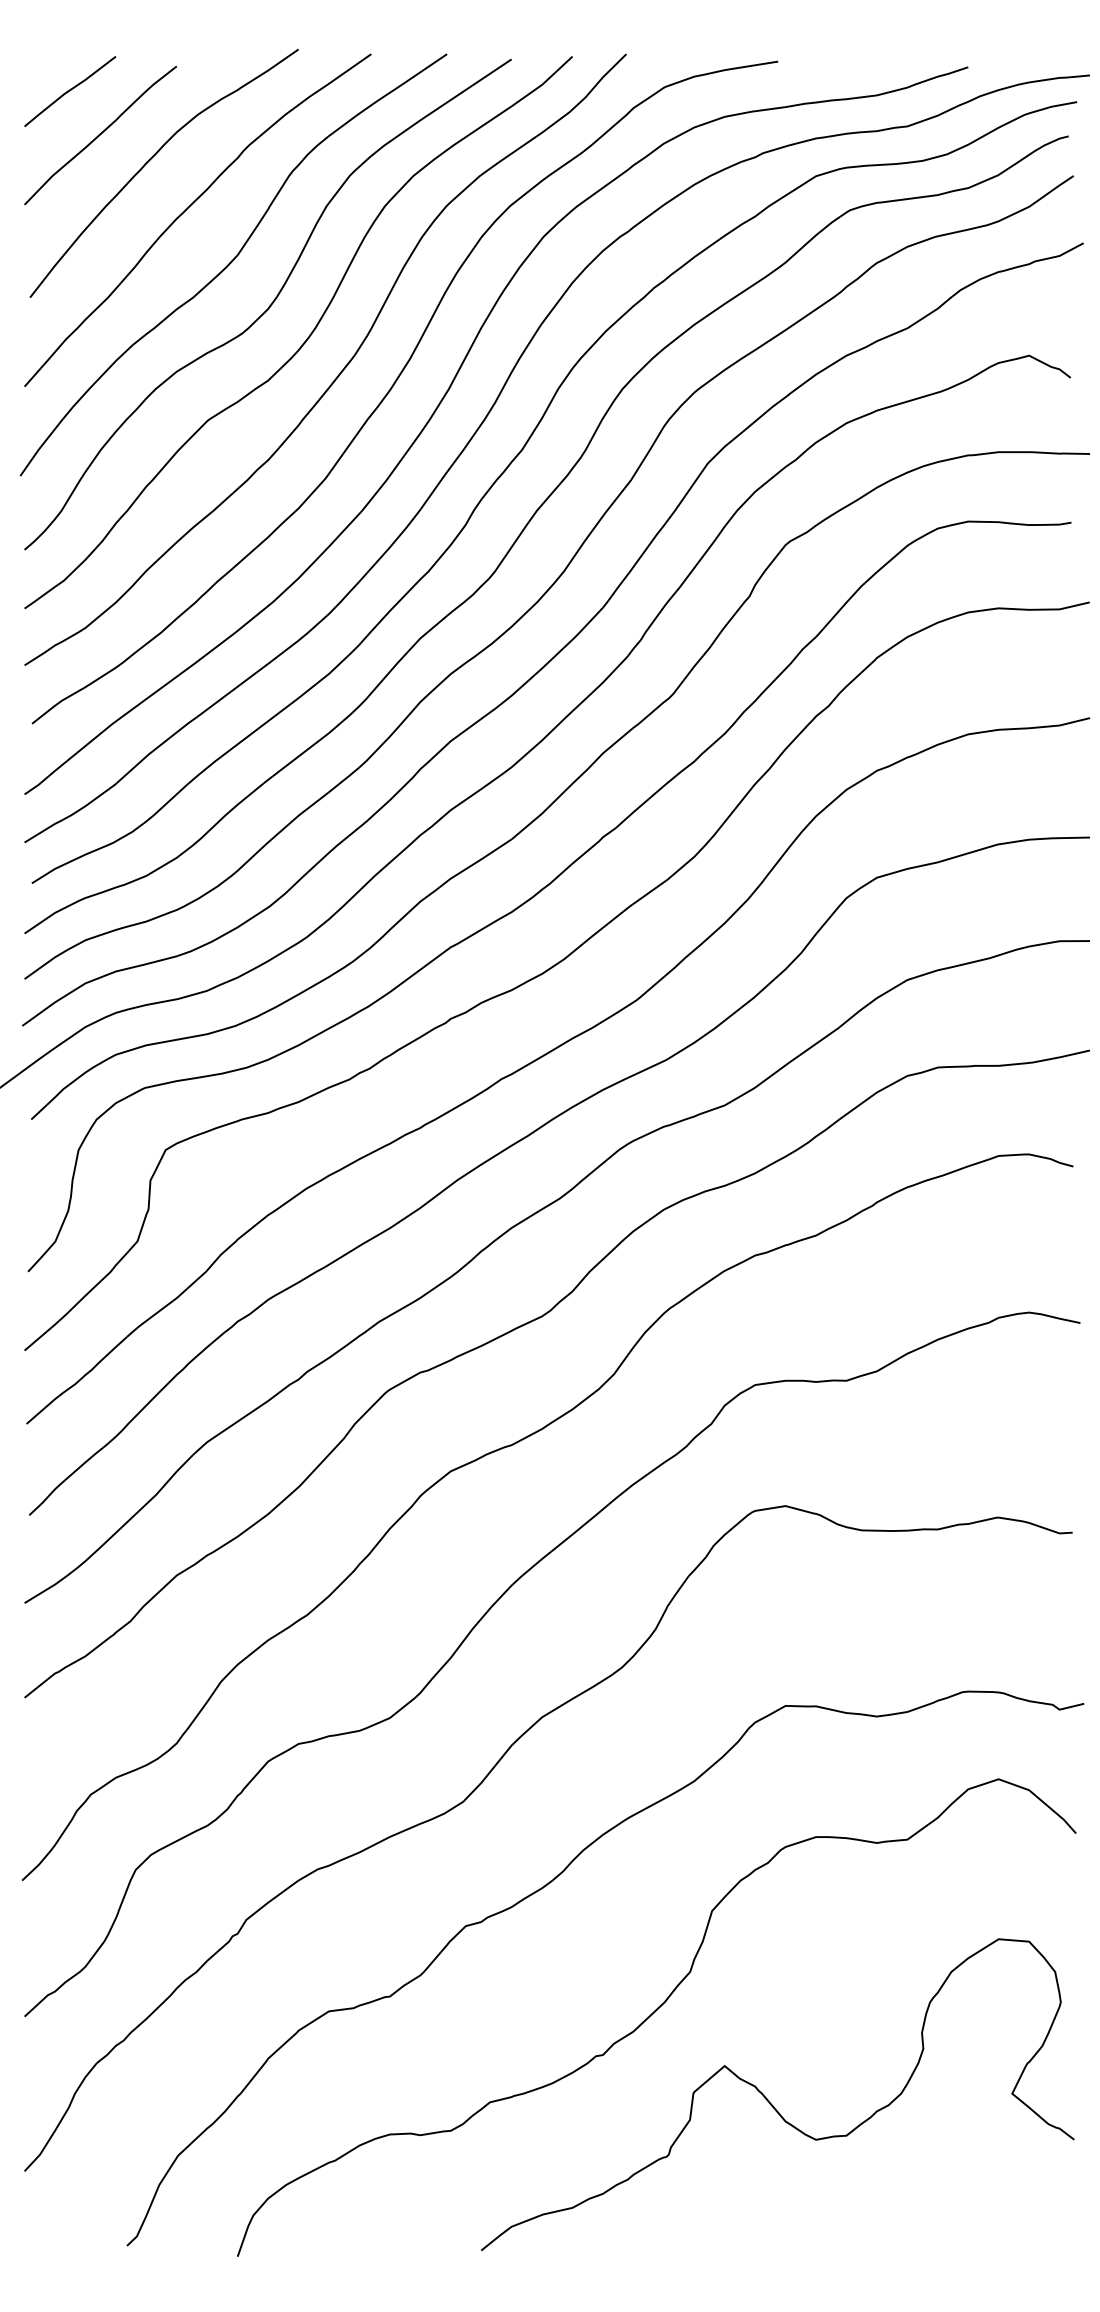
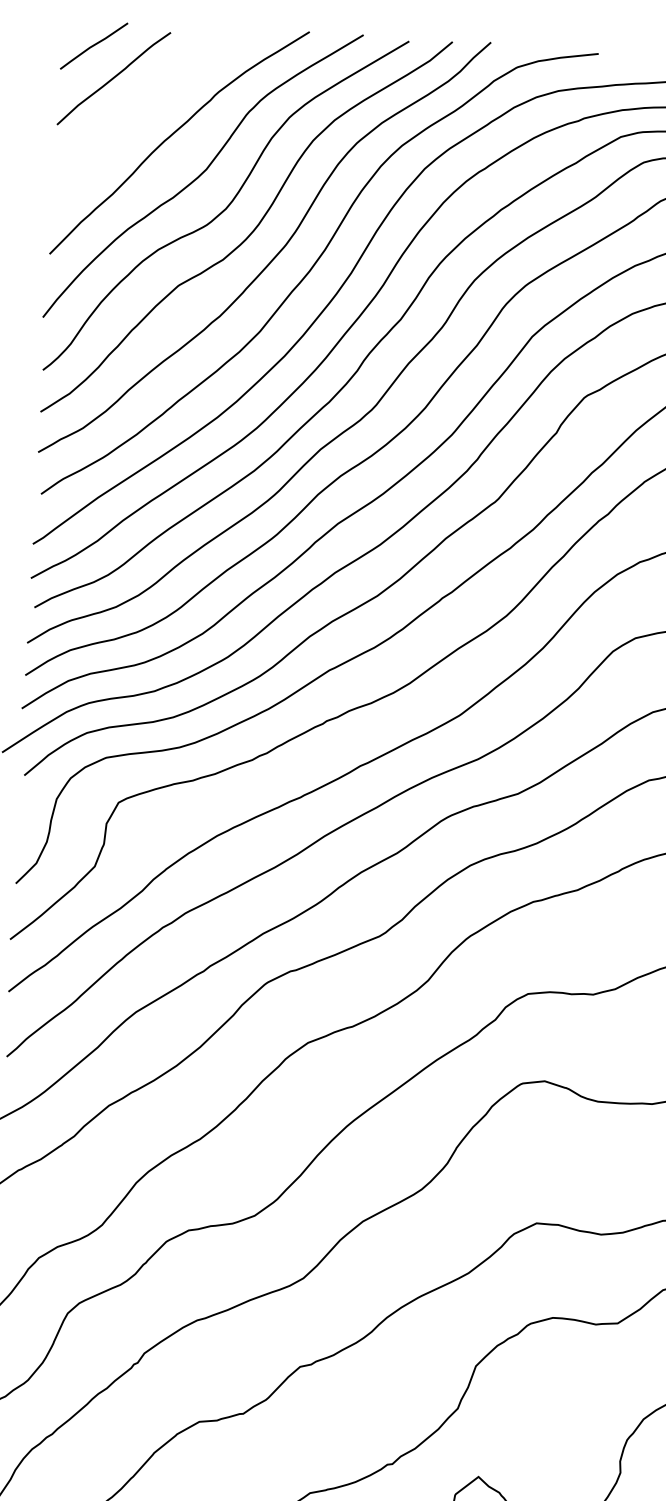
curve: (150, 160) -> (148, 98), removed

